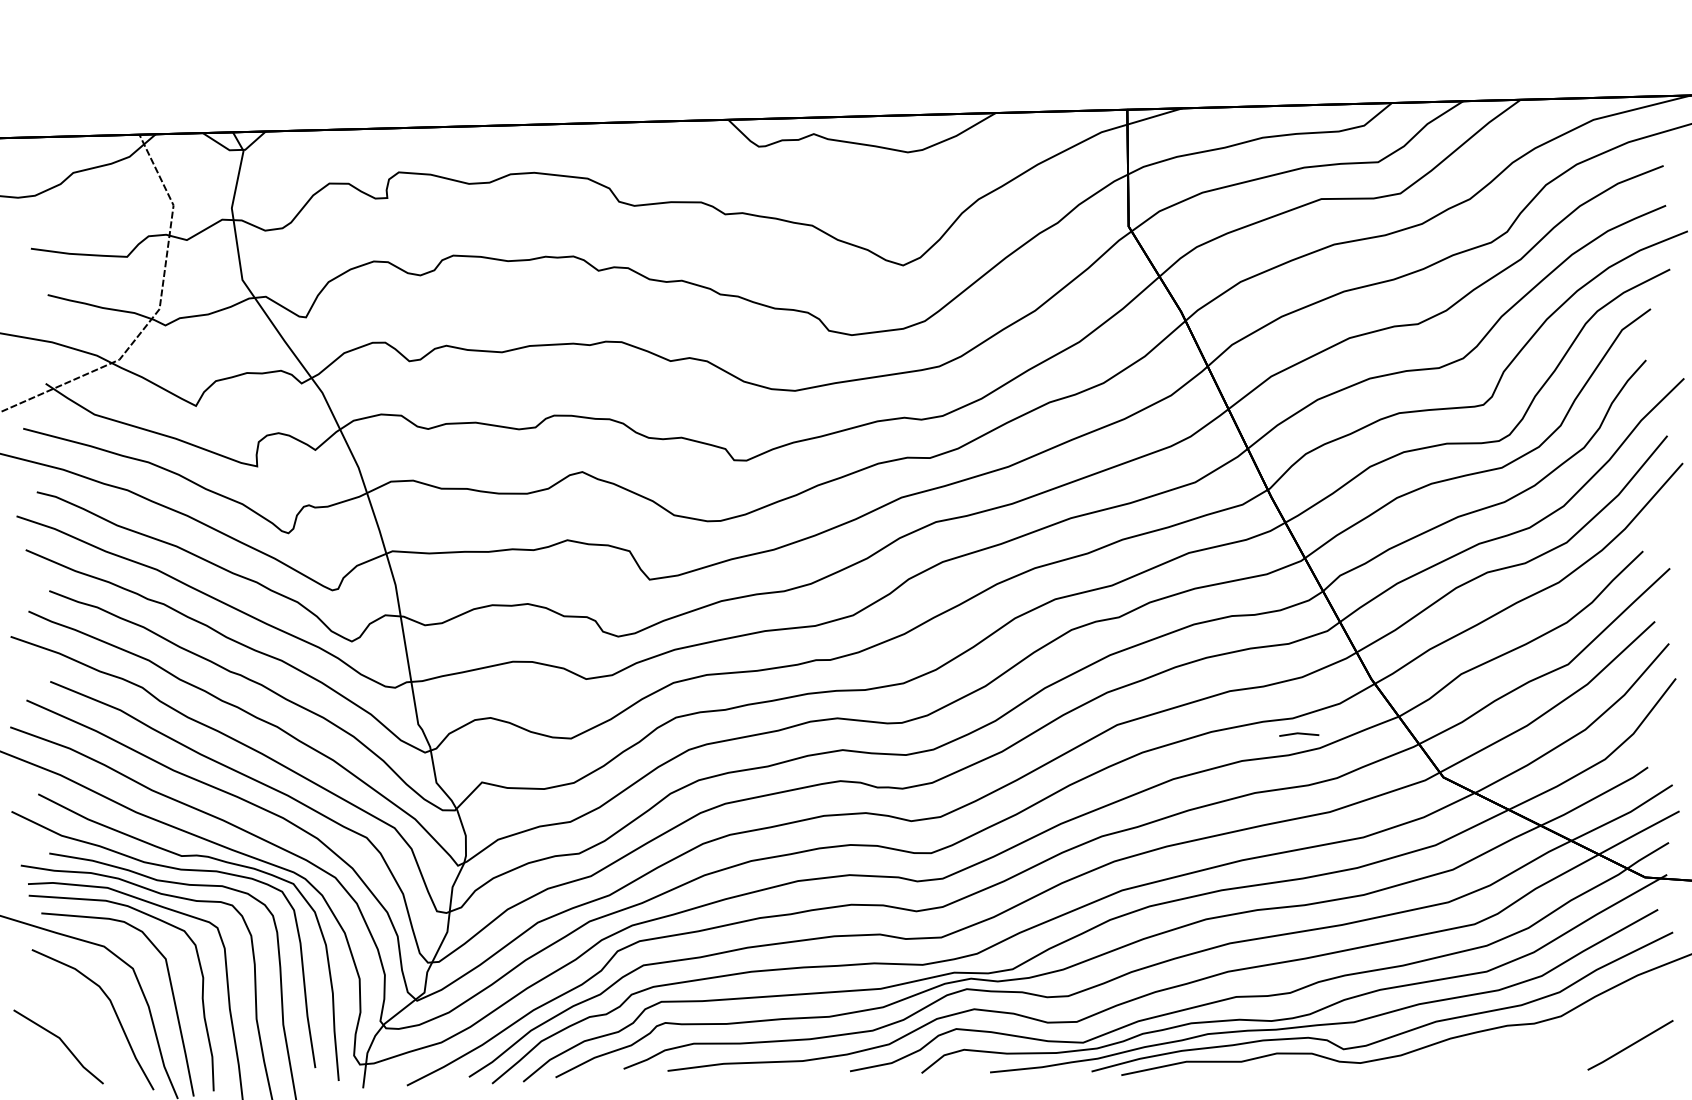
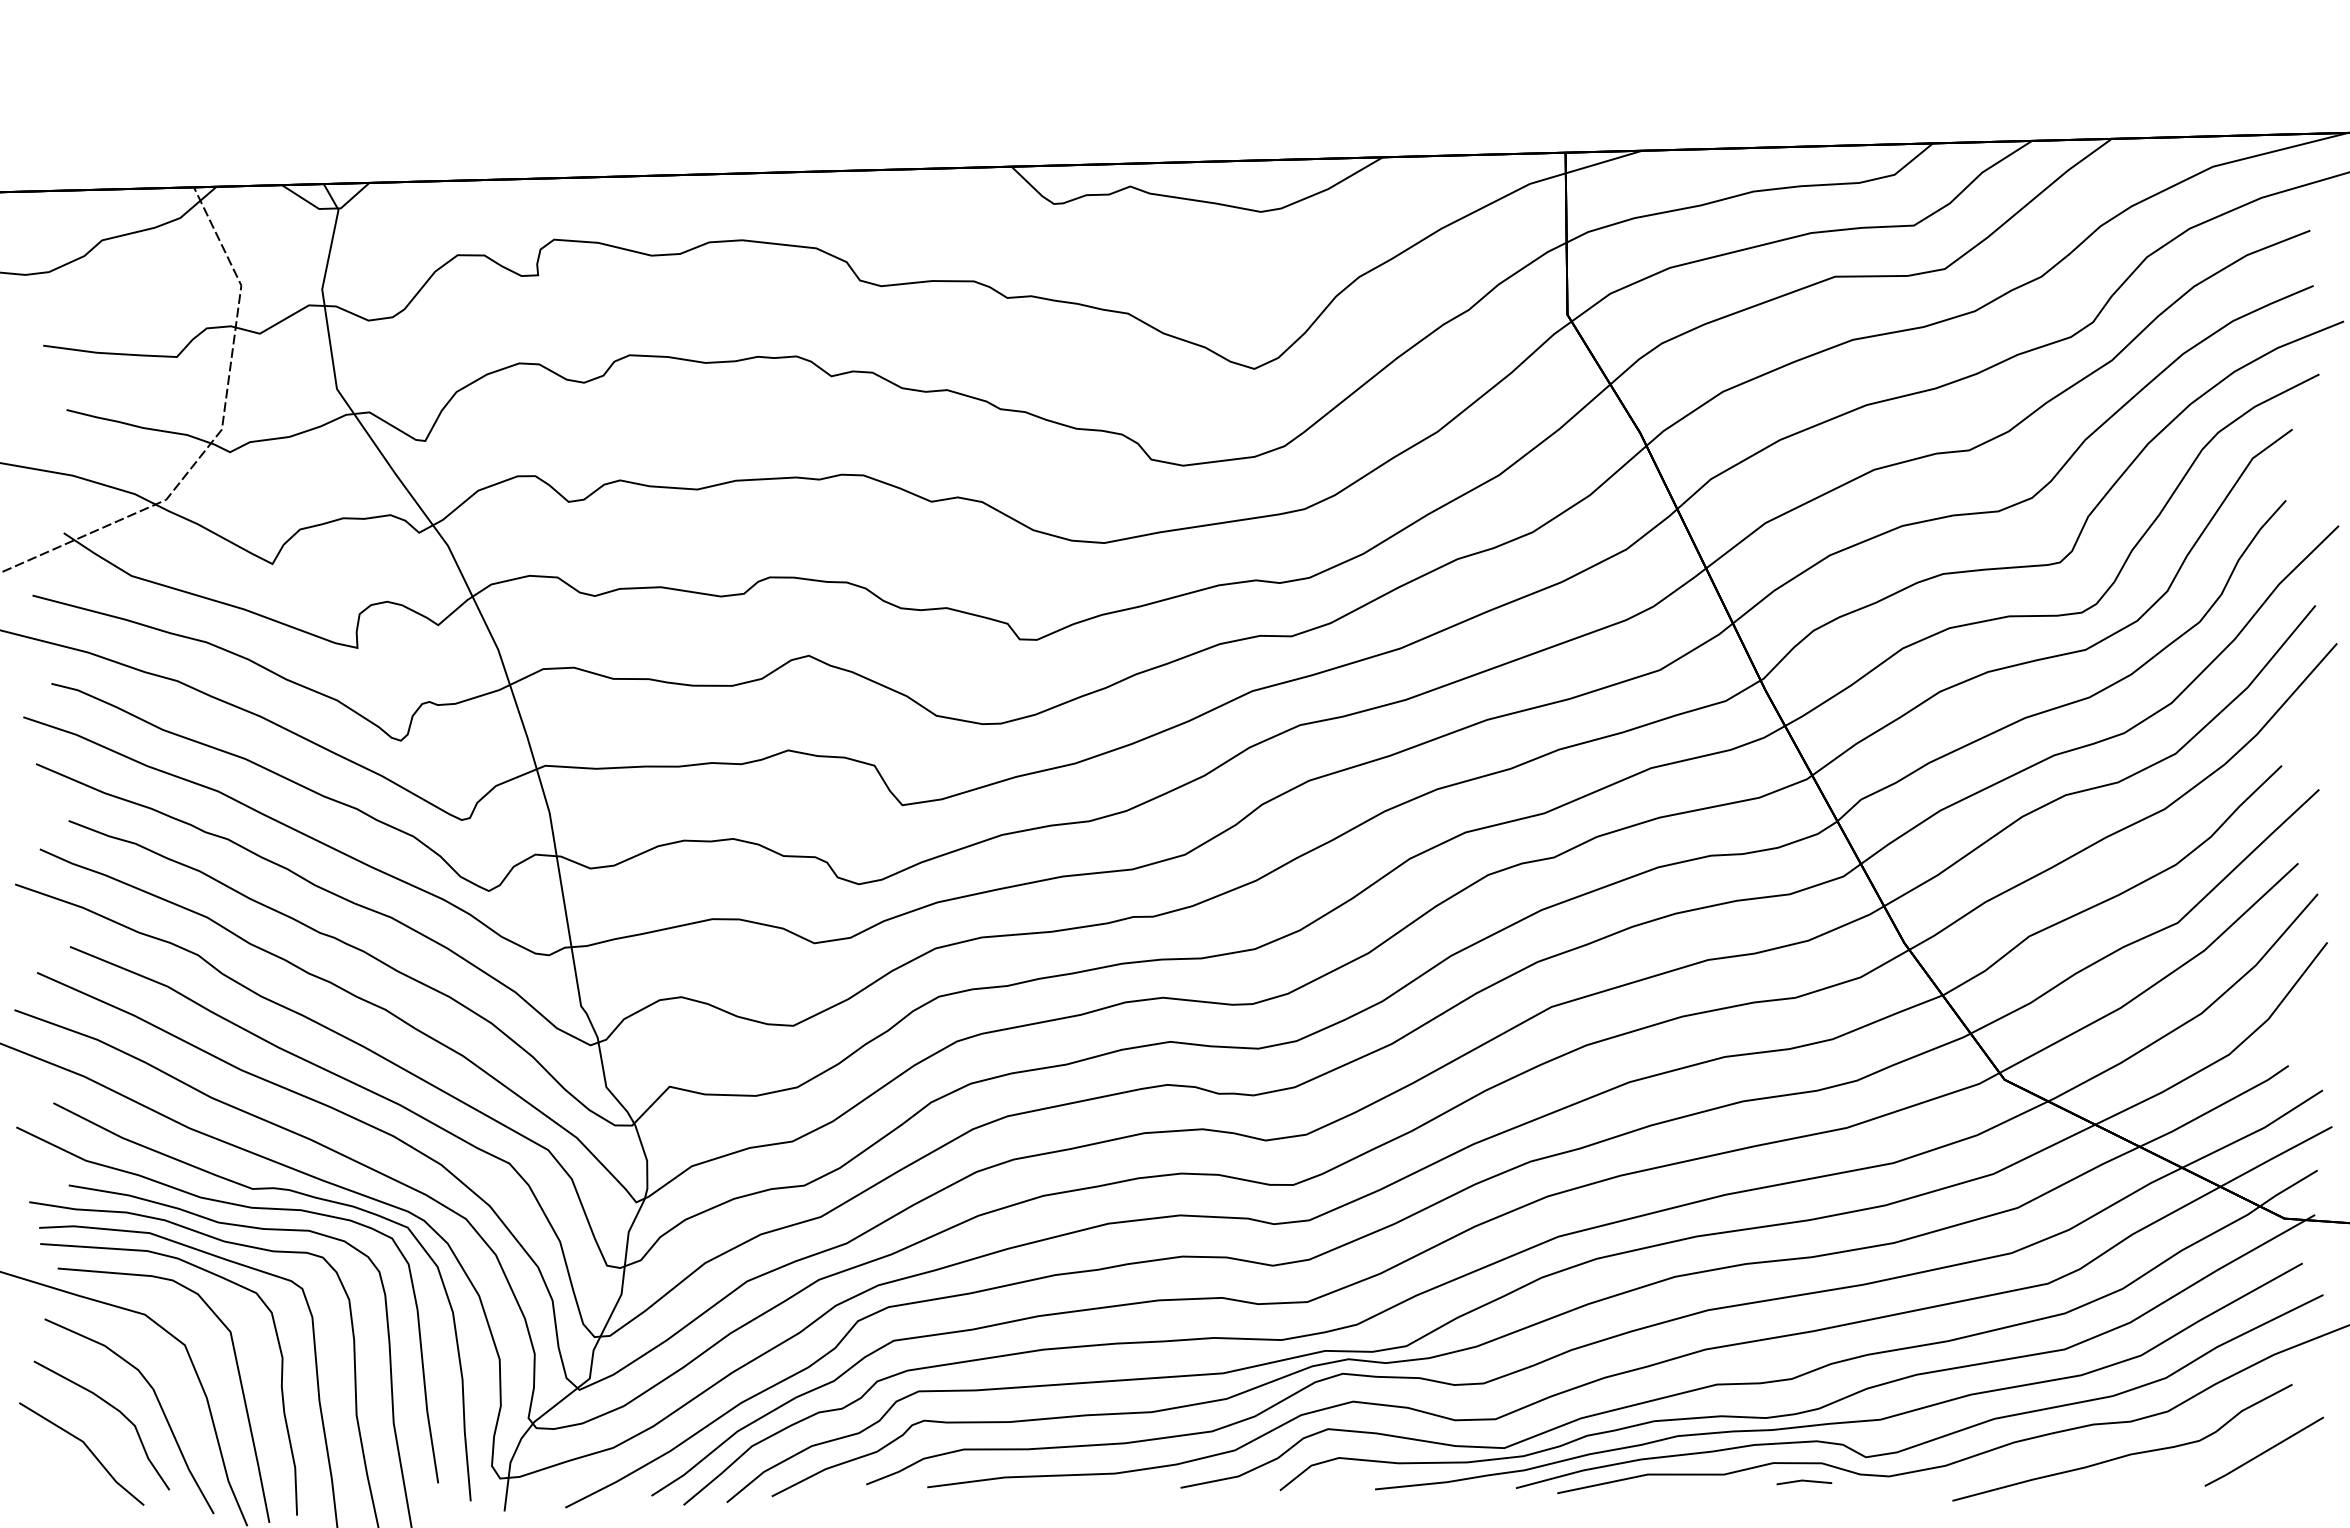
line: (1299, 734) -> (1804, 1481), moved
curve: (81, 1014) -> (113, 1408), added
curve: (1531, 1047) -> (2126, 1454), added

